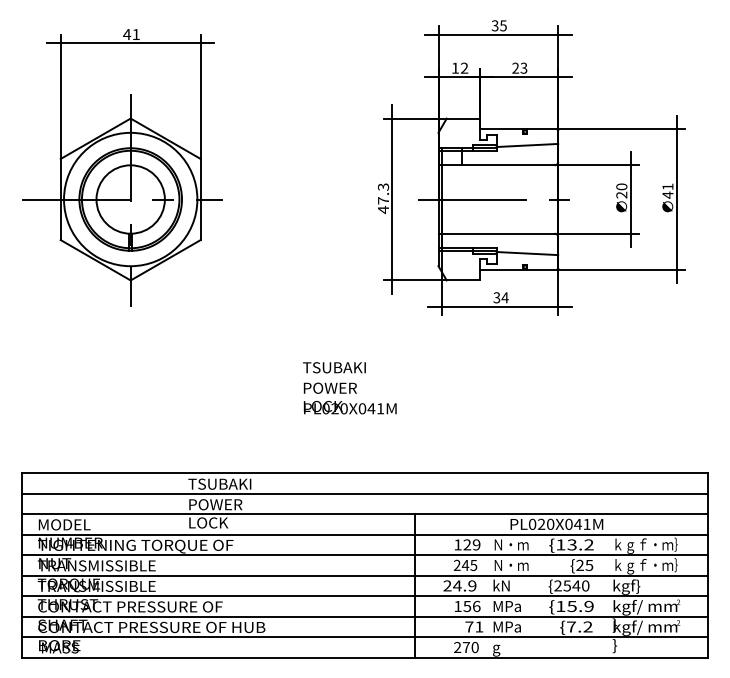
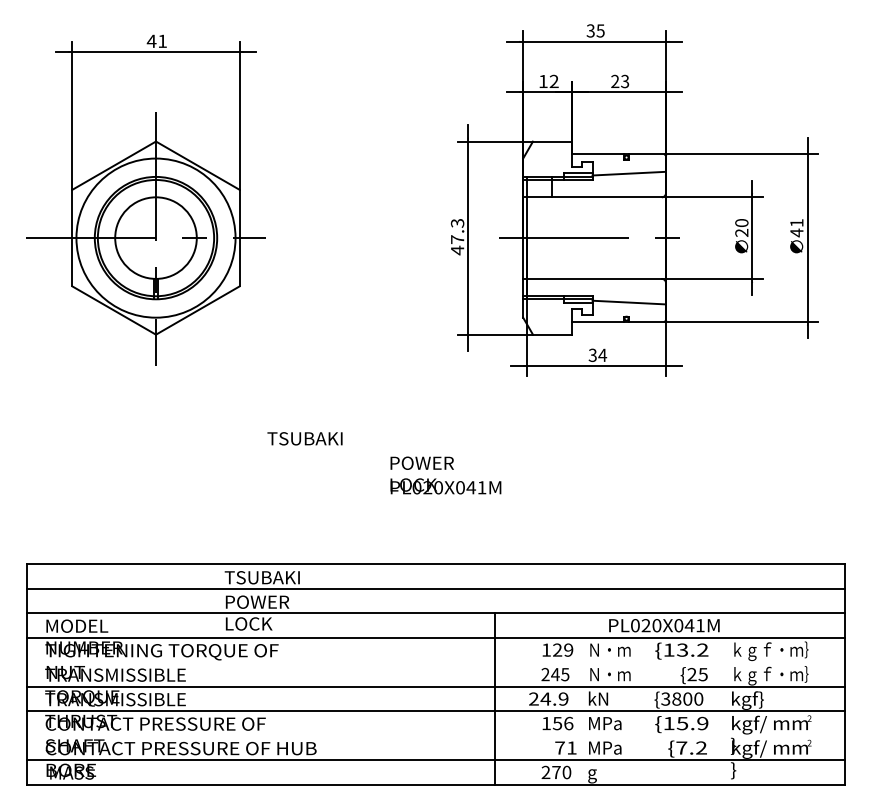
text: (333, 367) -> (304, 438), moved
text: (349, 398) -> (445, 475), moved
line: (365, 555) -> (435, 662), removed
text: (567, 585) -> (676, 698), 2540 -> 3800
line: (365, 616) -> (435, 735), removed

